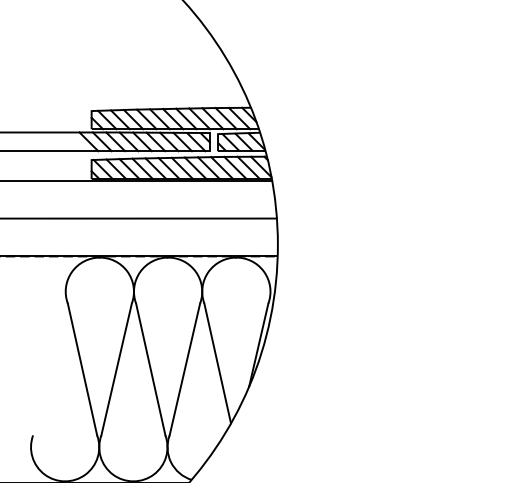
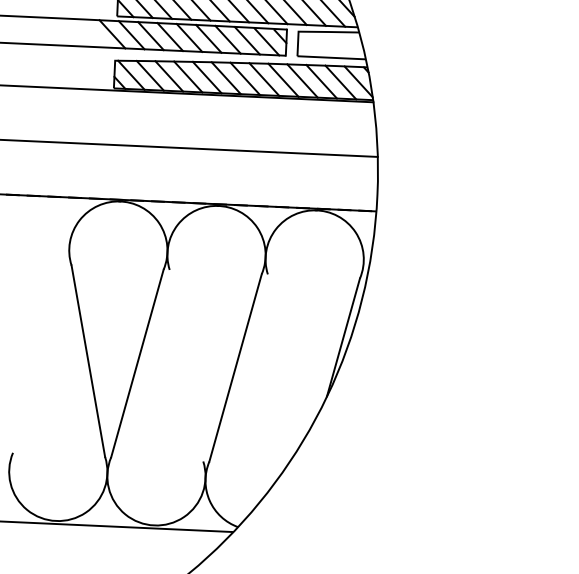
hatch: (241, 142) -> (331, 45), removed
line: (217, 363) -> (282, 361), removed
line: (150, 369) -> (186, 365), removed

